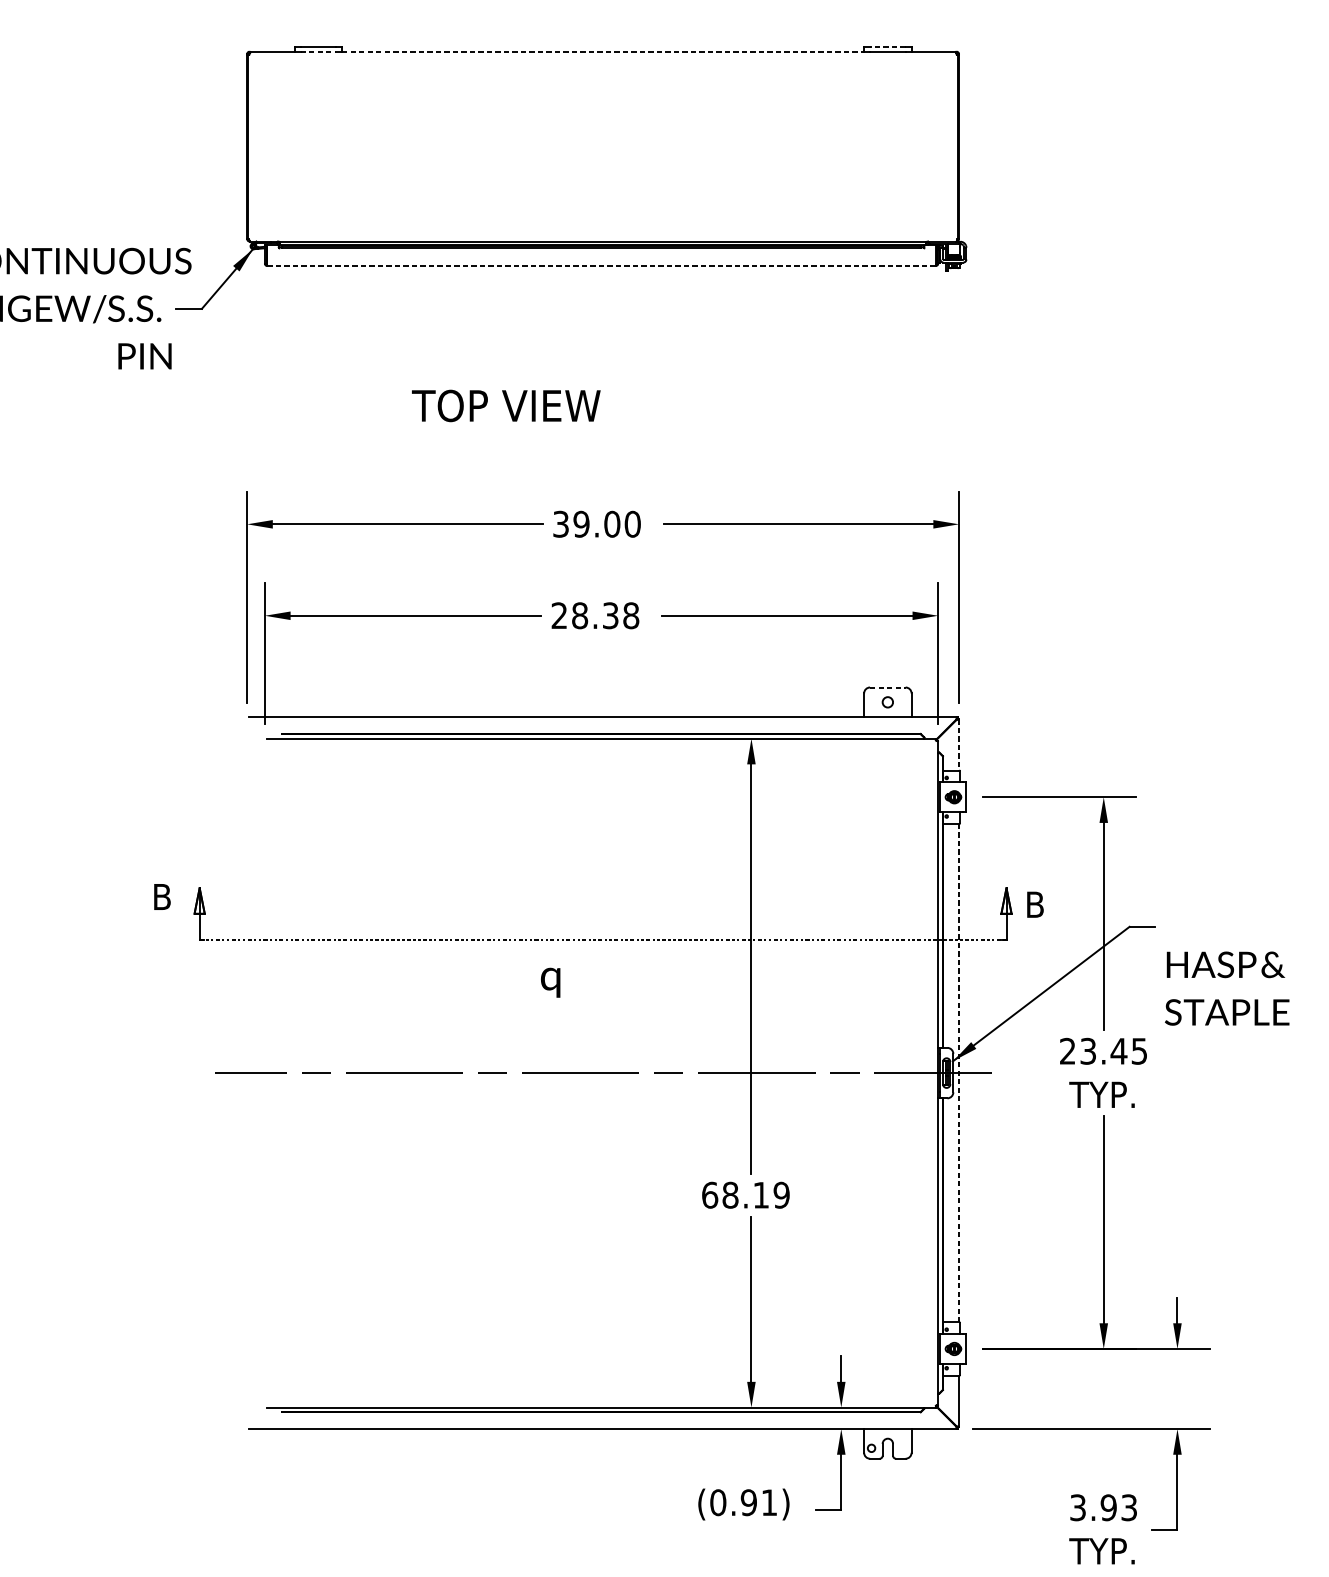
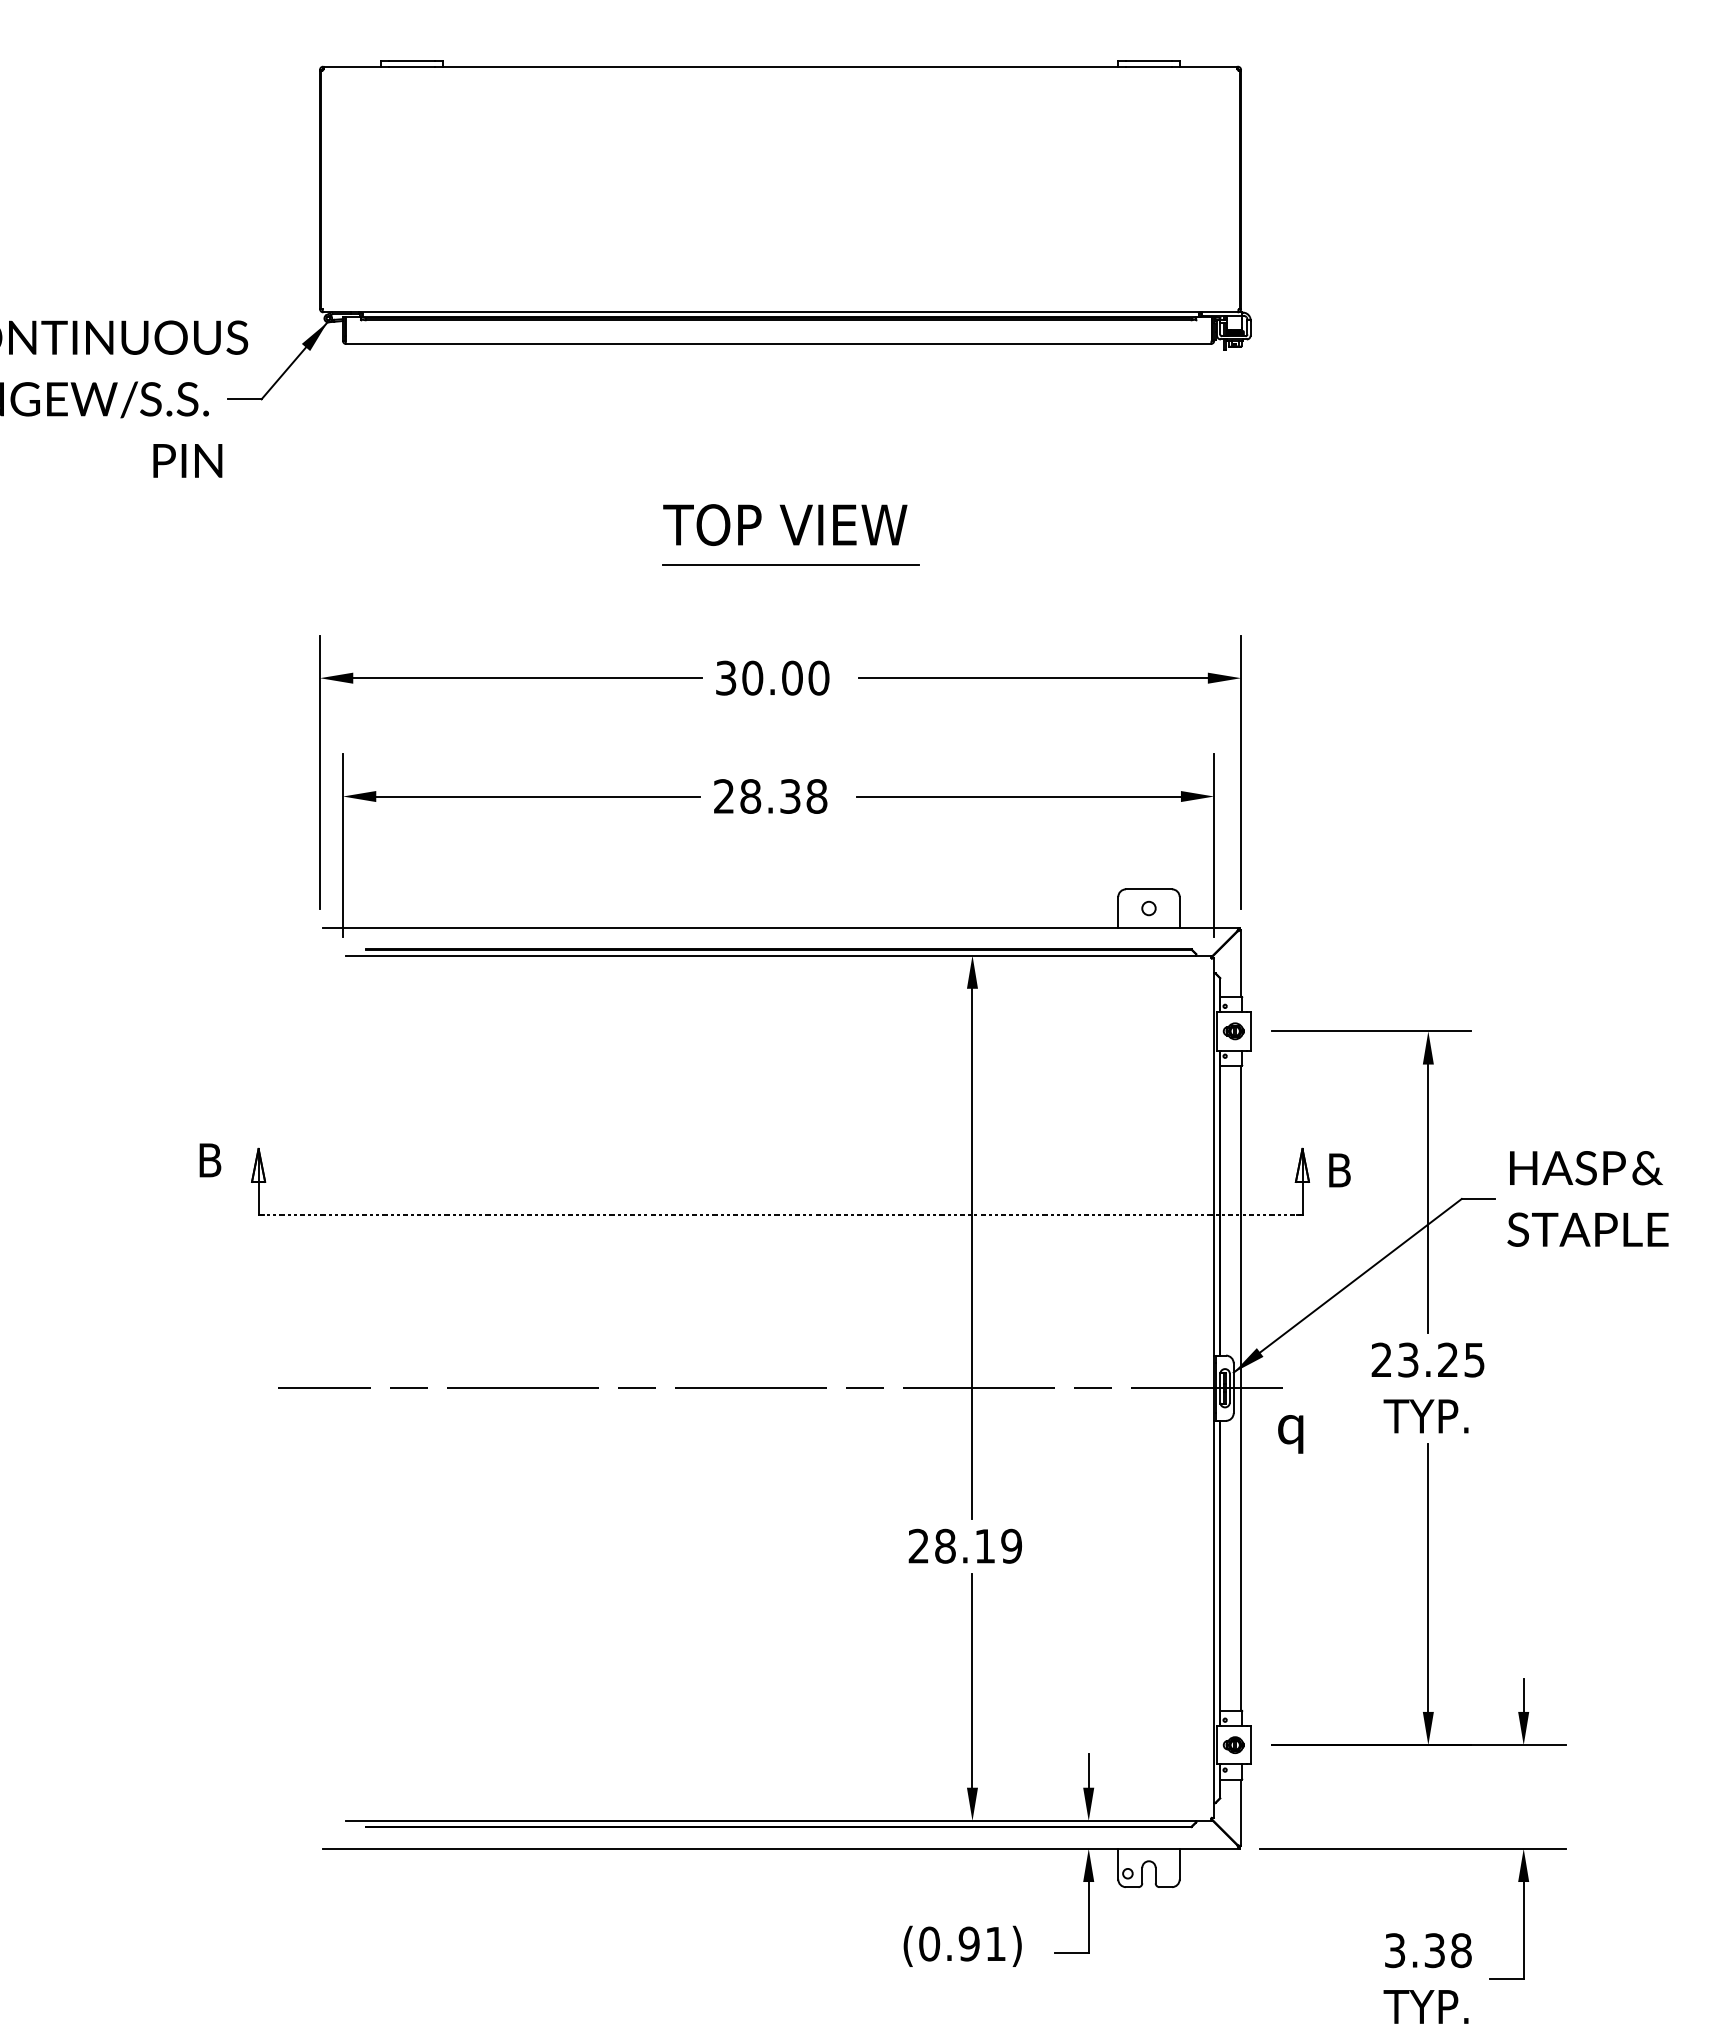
line: (887, 47) -> (1148, 61), dashed -> solid
line: (318, 51) -> (412, 66), dashed -> solid
line: (603, 51) -> (780, 66), dashed -> solid
line: (601, 266) -> (778, 344), dashed -> solid
text: (506, 405) -> (785, 524), moved
line: (611, 437) -> (791, 565), added
text: (581, 523) -> (752, 677), 39.00 -> 30.00
line: (888, 687) -> (1149, 889), dashed -> solid
line: (959, 745) -> (1241, 964), dashed -> solid
text: (550, 982) -> (1290, 1434), moved
text: (1226, 988) -> (1587, 1198), moved
text: (1119, 1050) -> (1448, 1359), 23.45 -> 23.25
line: (959, 1073) -> (1241, 1388), dashed -> solid
text: (709, 1194) -> (918, 1545), 68.19 -> 28.19
text: (1118, 1507) -> (1447, 1950), 3.93 -> 3.38

